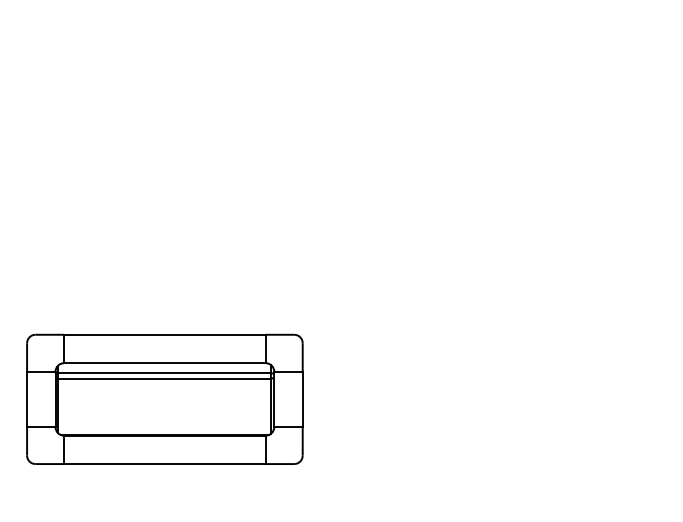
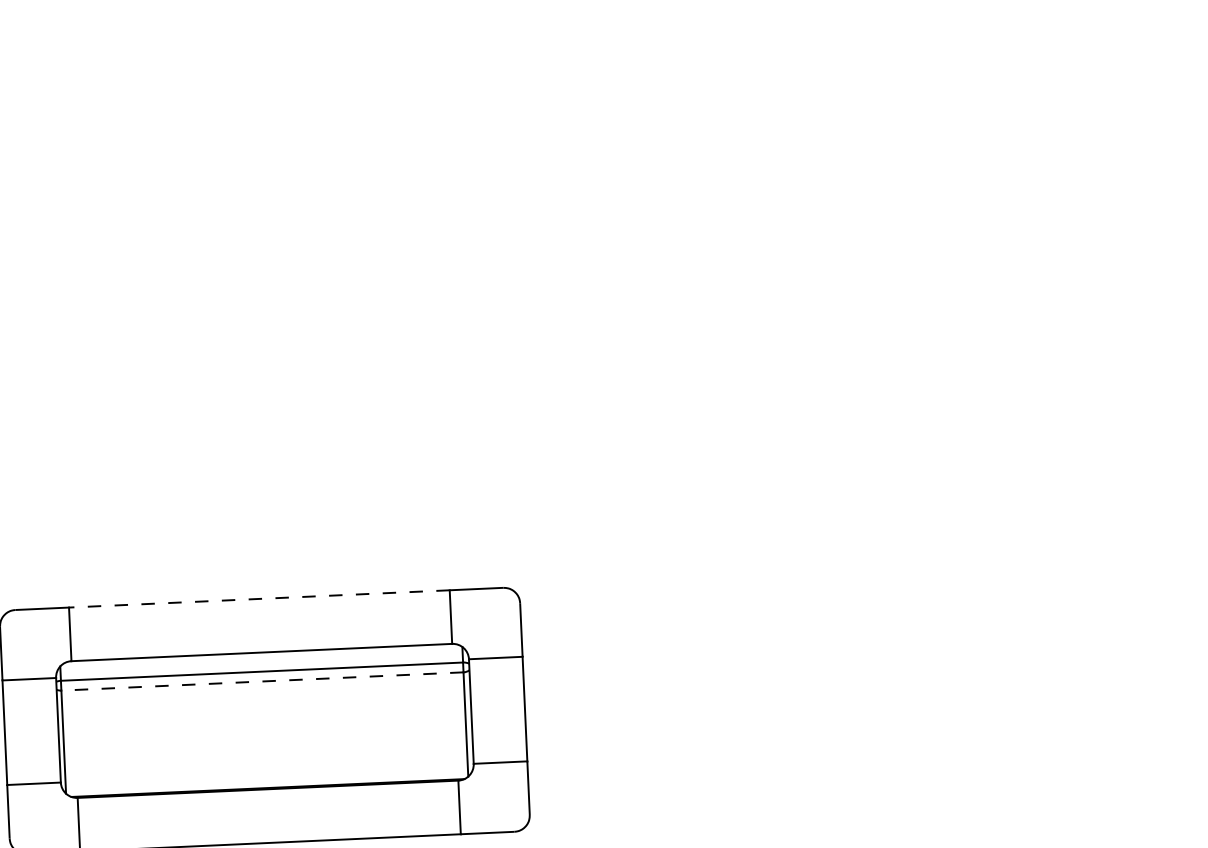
line: (164, 334) -> (258, 598), solid -> dashed
line: (164, 378) -> (262, 681), solid -> dashed

